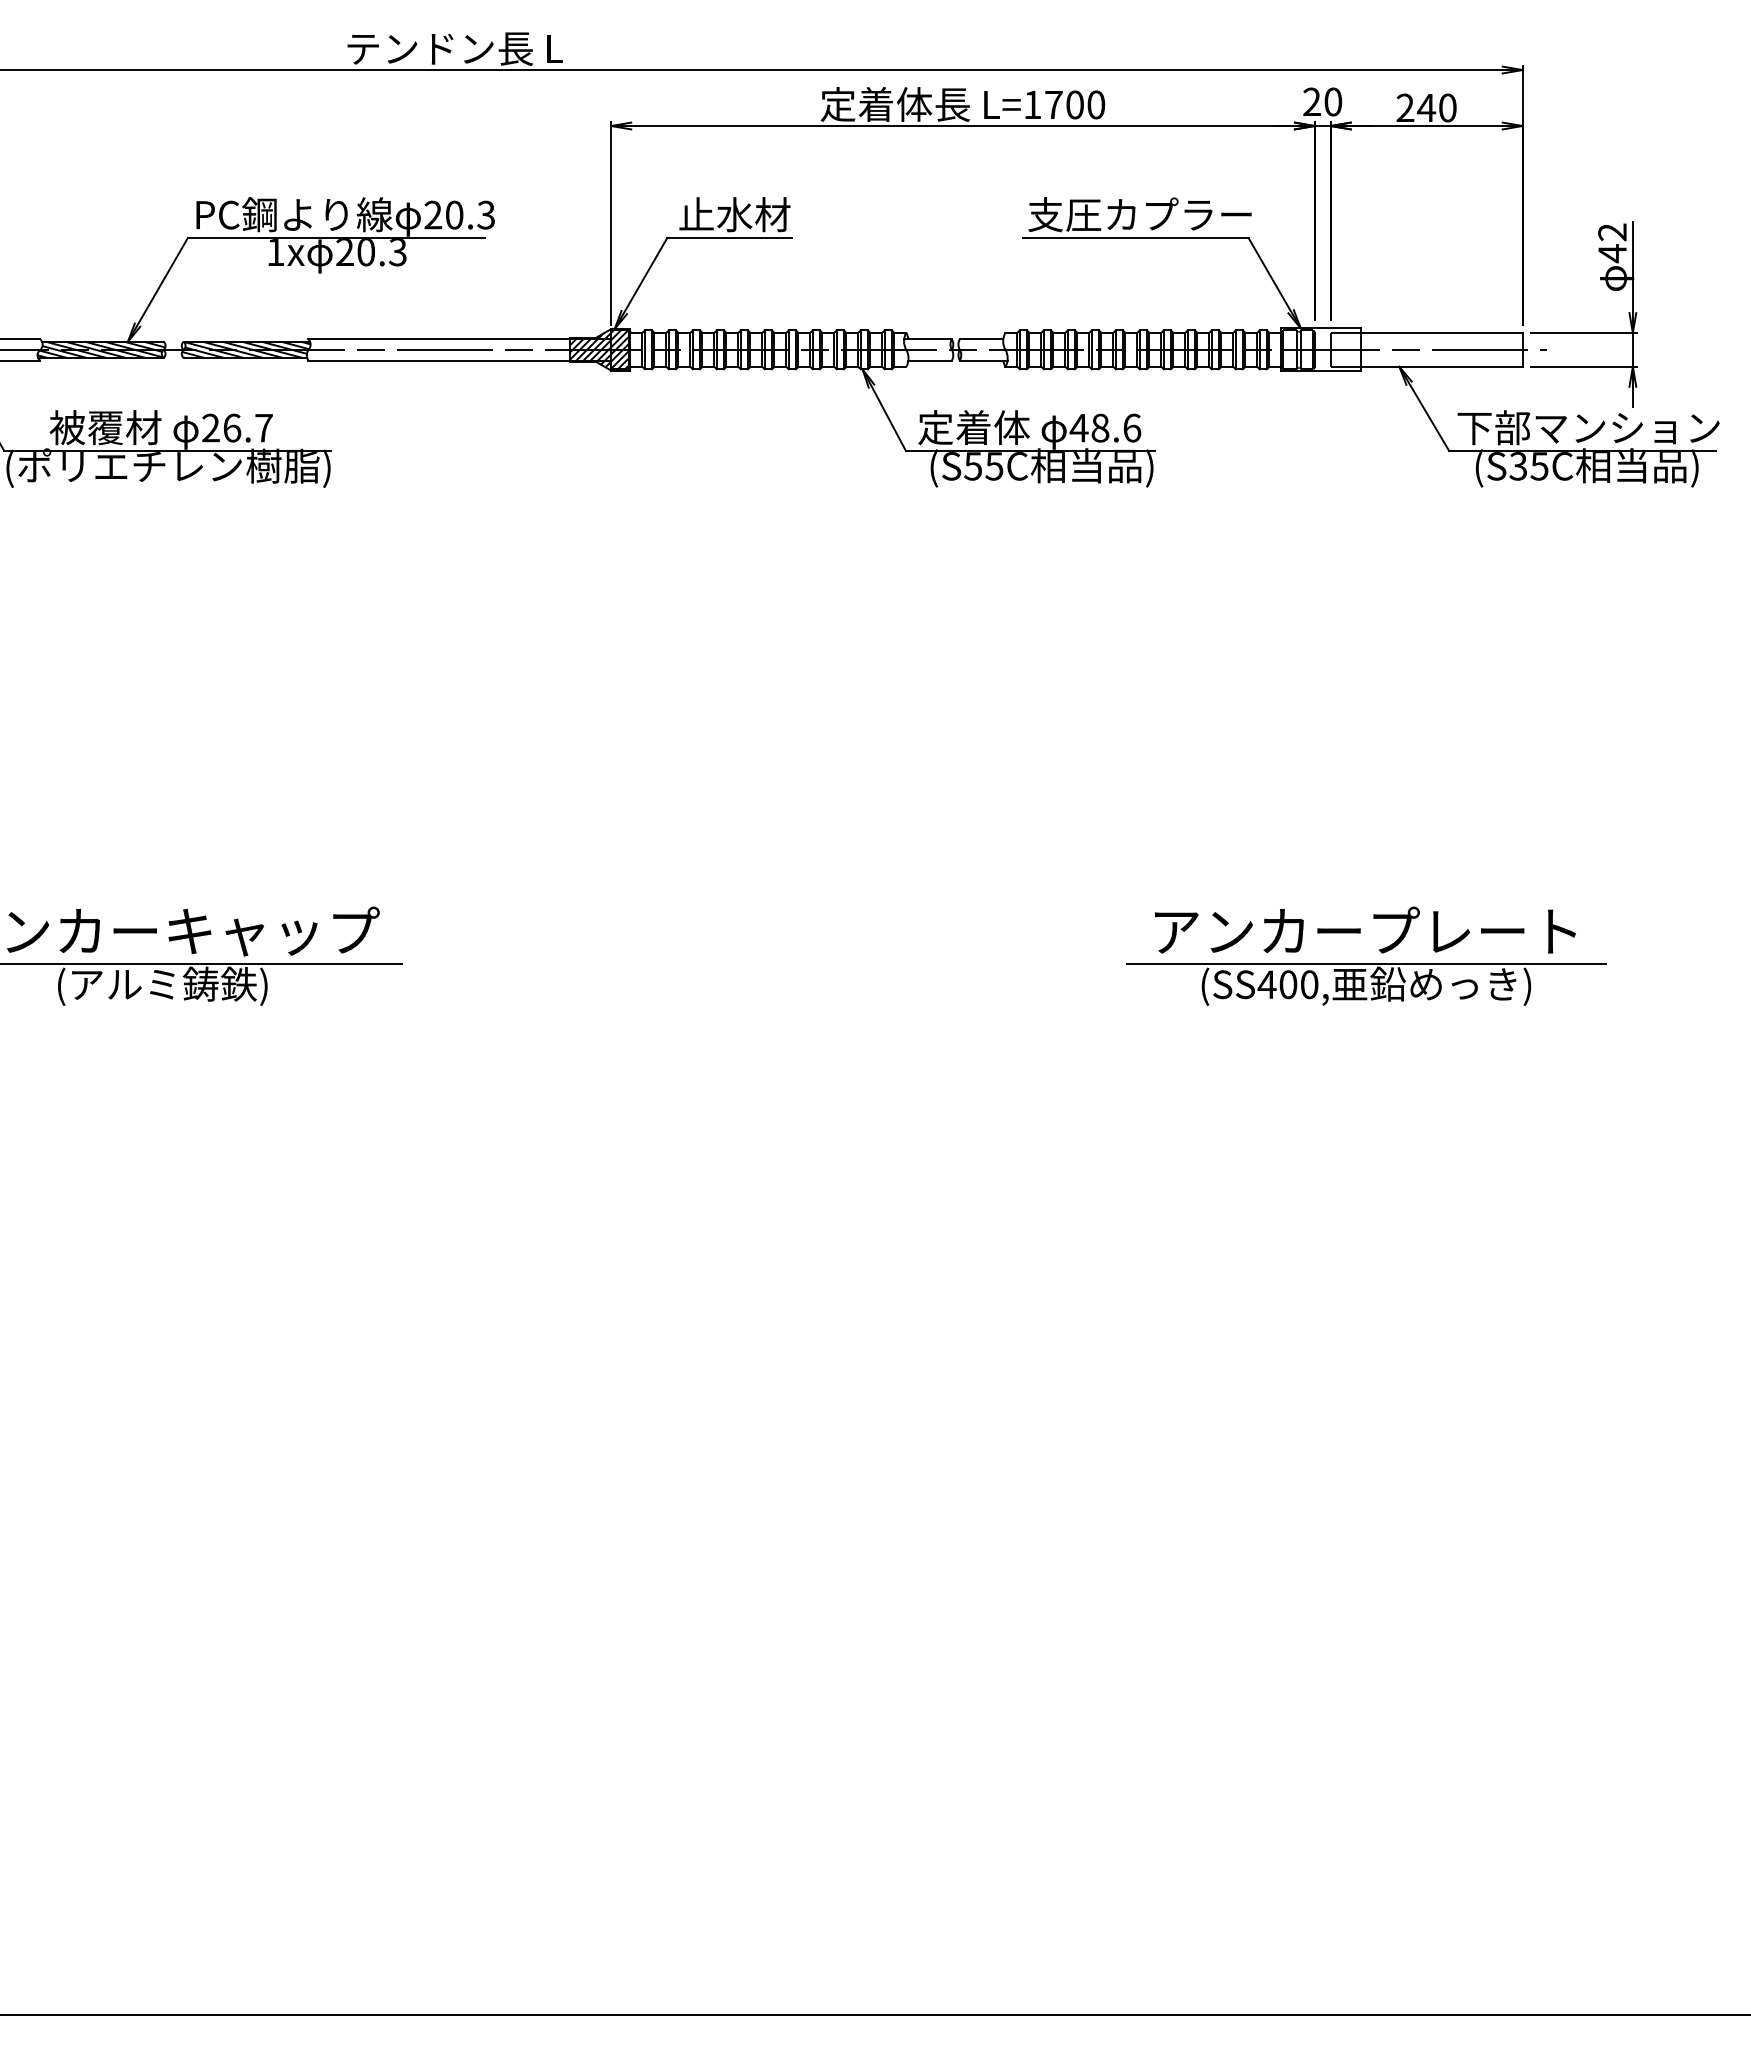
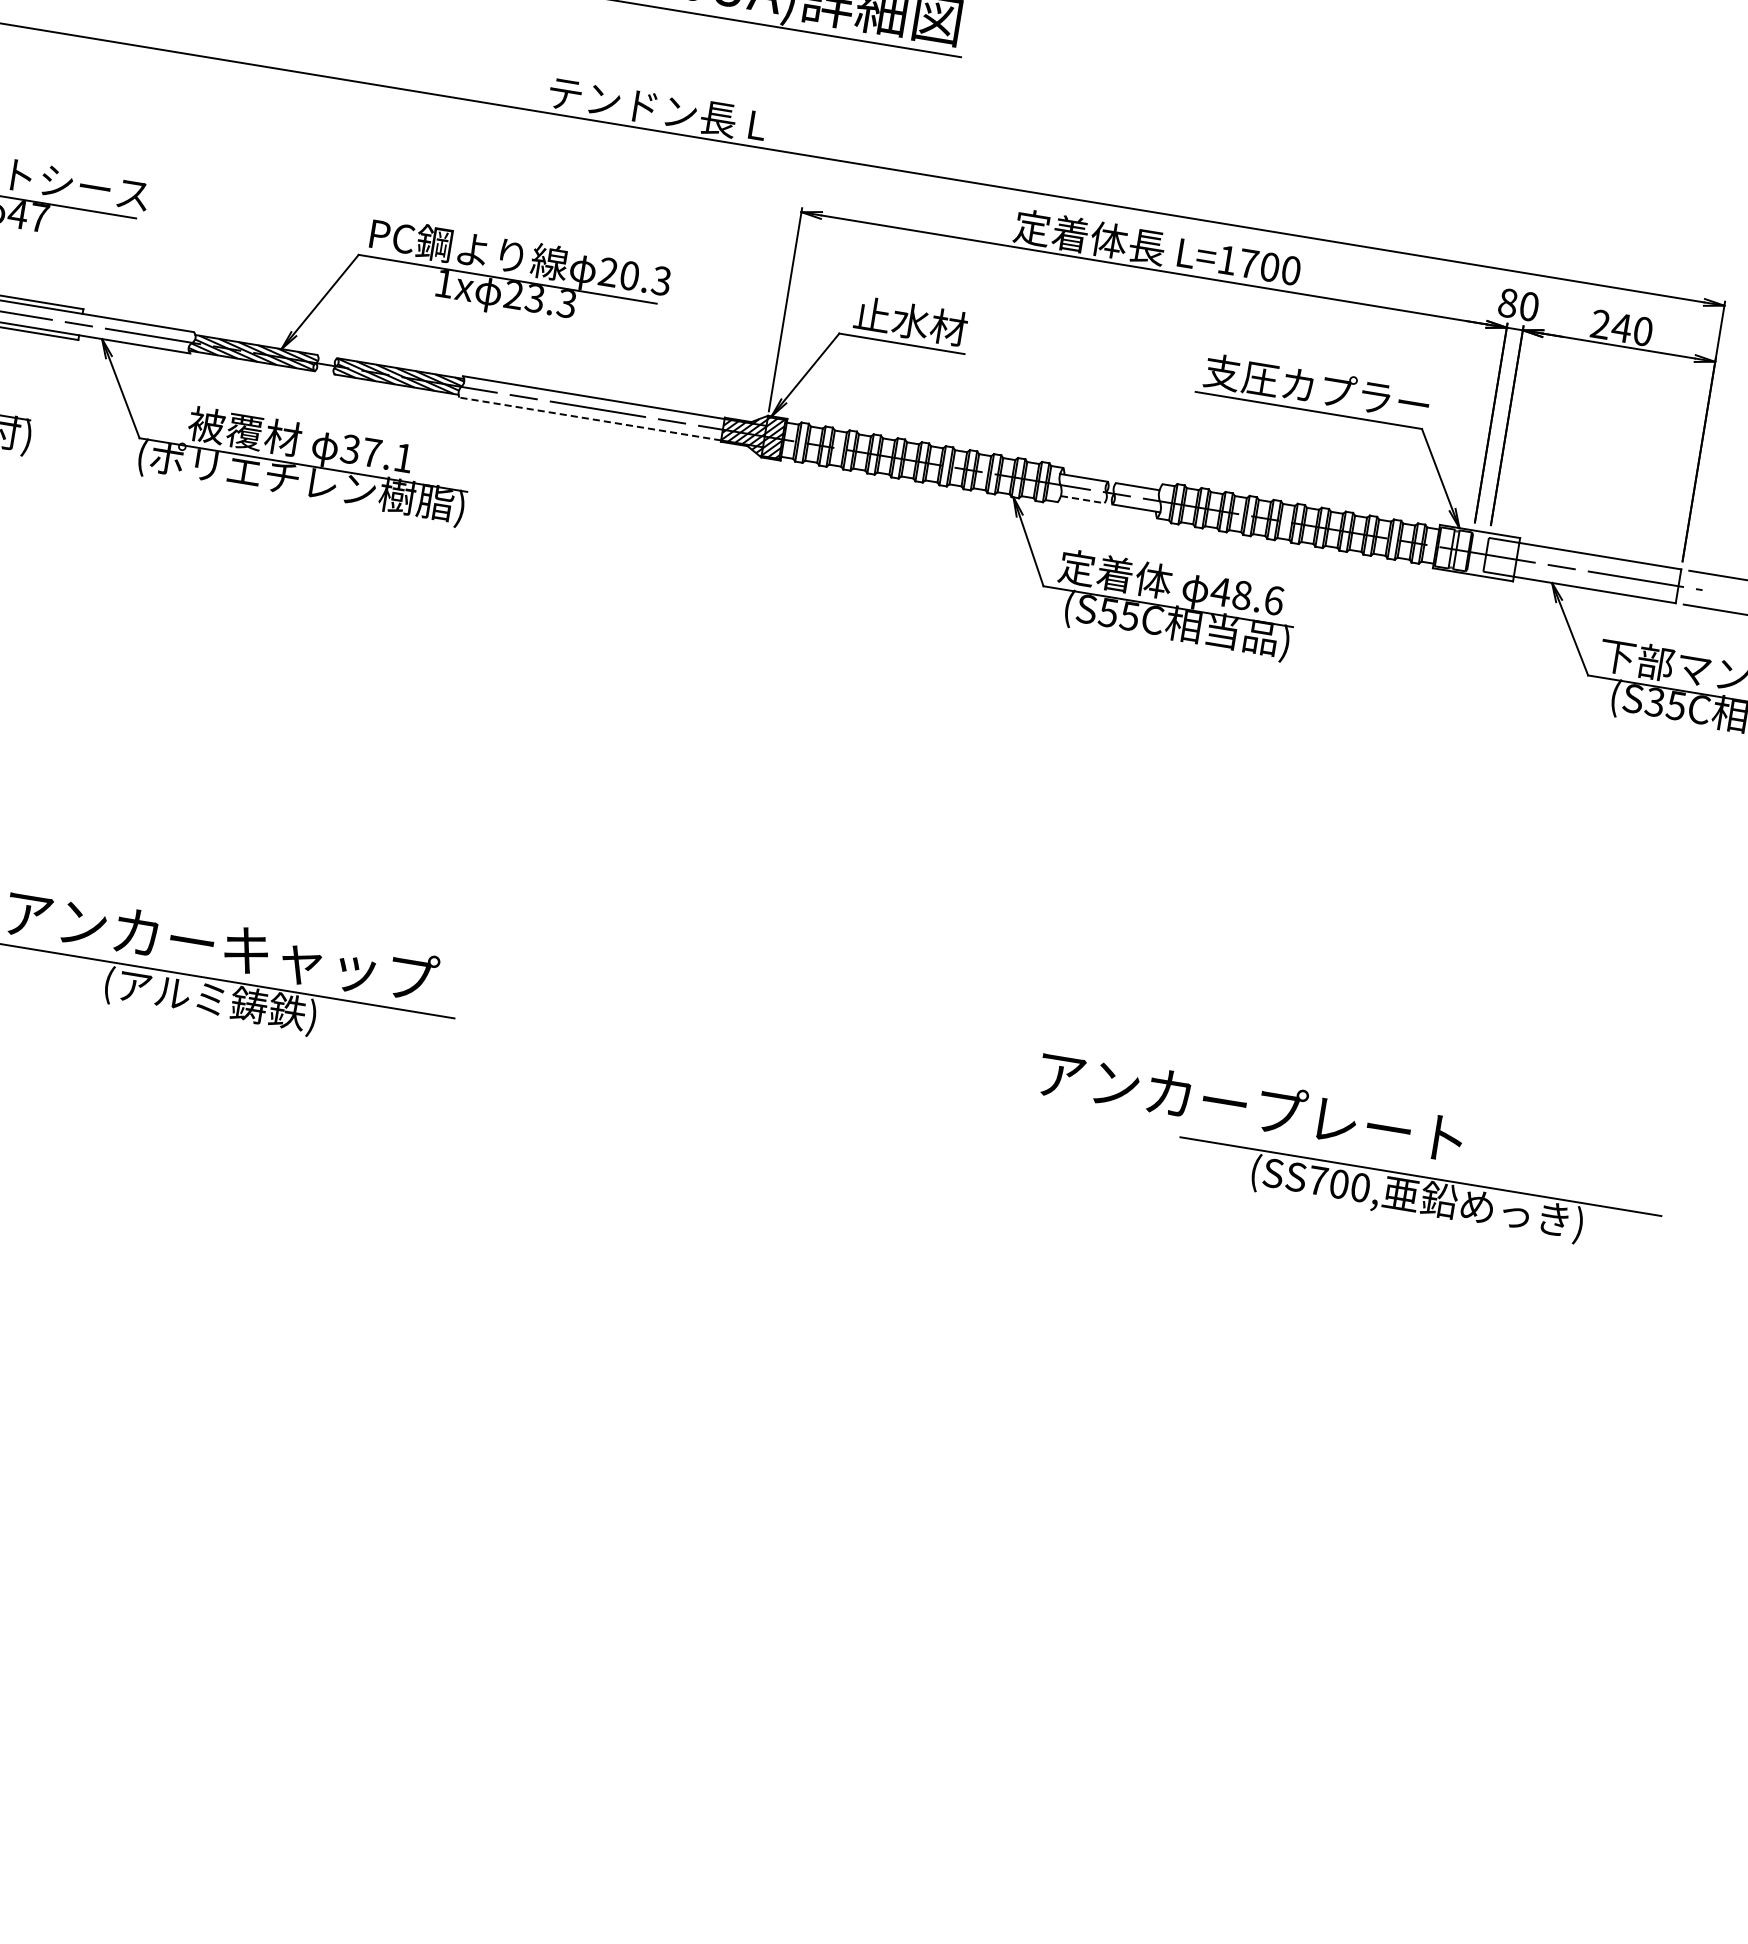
text: (1311, 101) -> (1507, 302), 20 -> 80
text: (365, 252) -> (534, 298), 20.3 -> 23.3
line: (438, 360) -> (589, 418), solid -> dashed
line: (930, 360) -> (1083, 499), solid -> dashed
text: (236, 427) -> (376, 452), 26.7 -> 37.1
text: (1365, 929) -> (1251, 1104), moved
text: (1266, 984) -> (1317, 1180), (SS400, -> (SS700,

